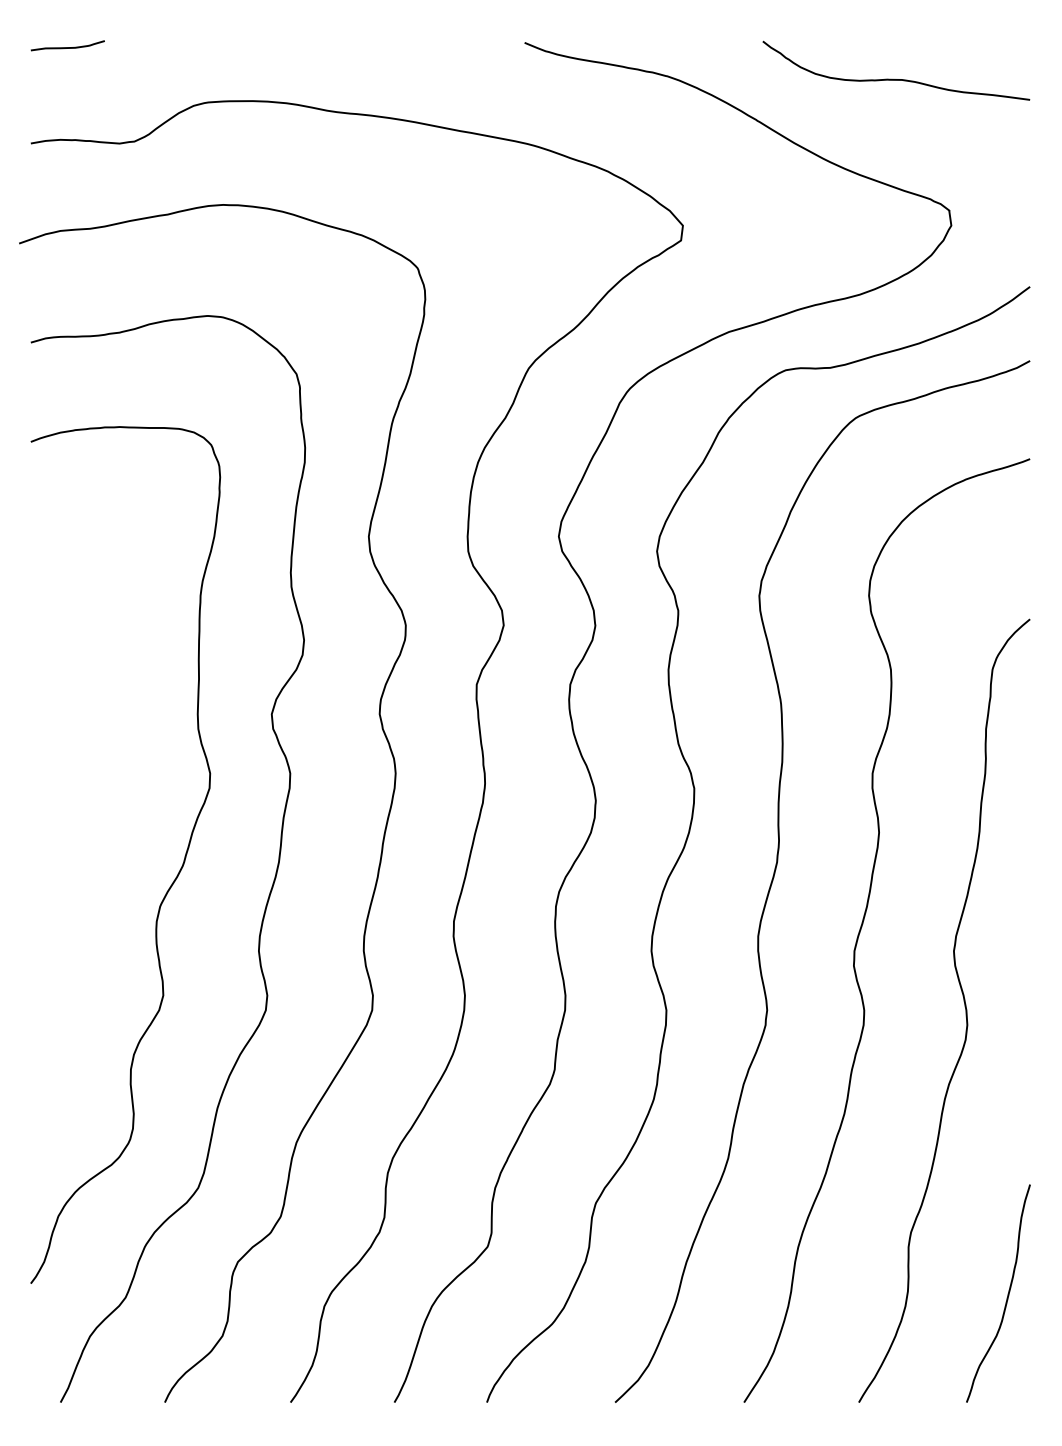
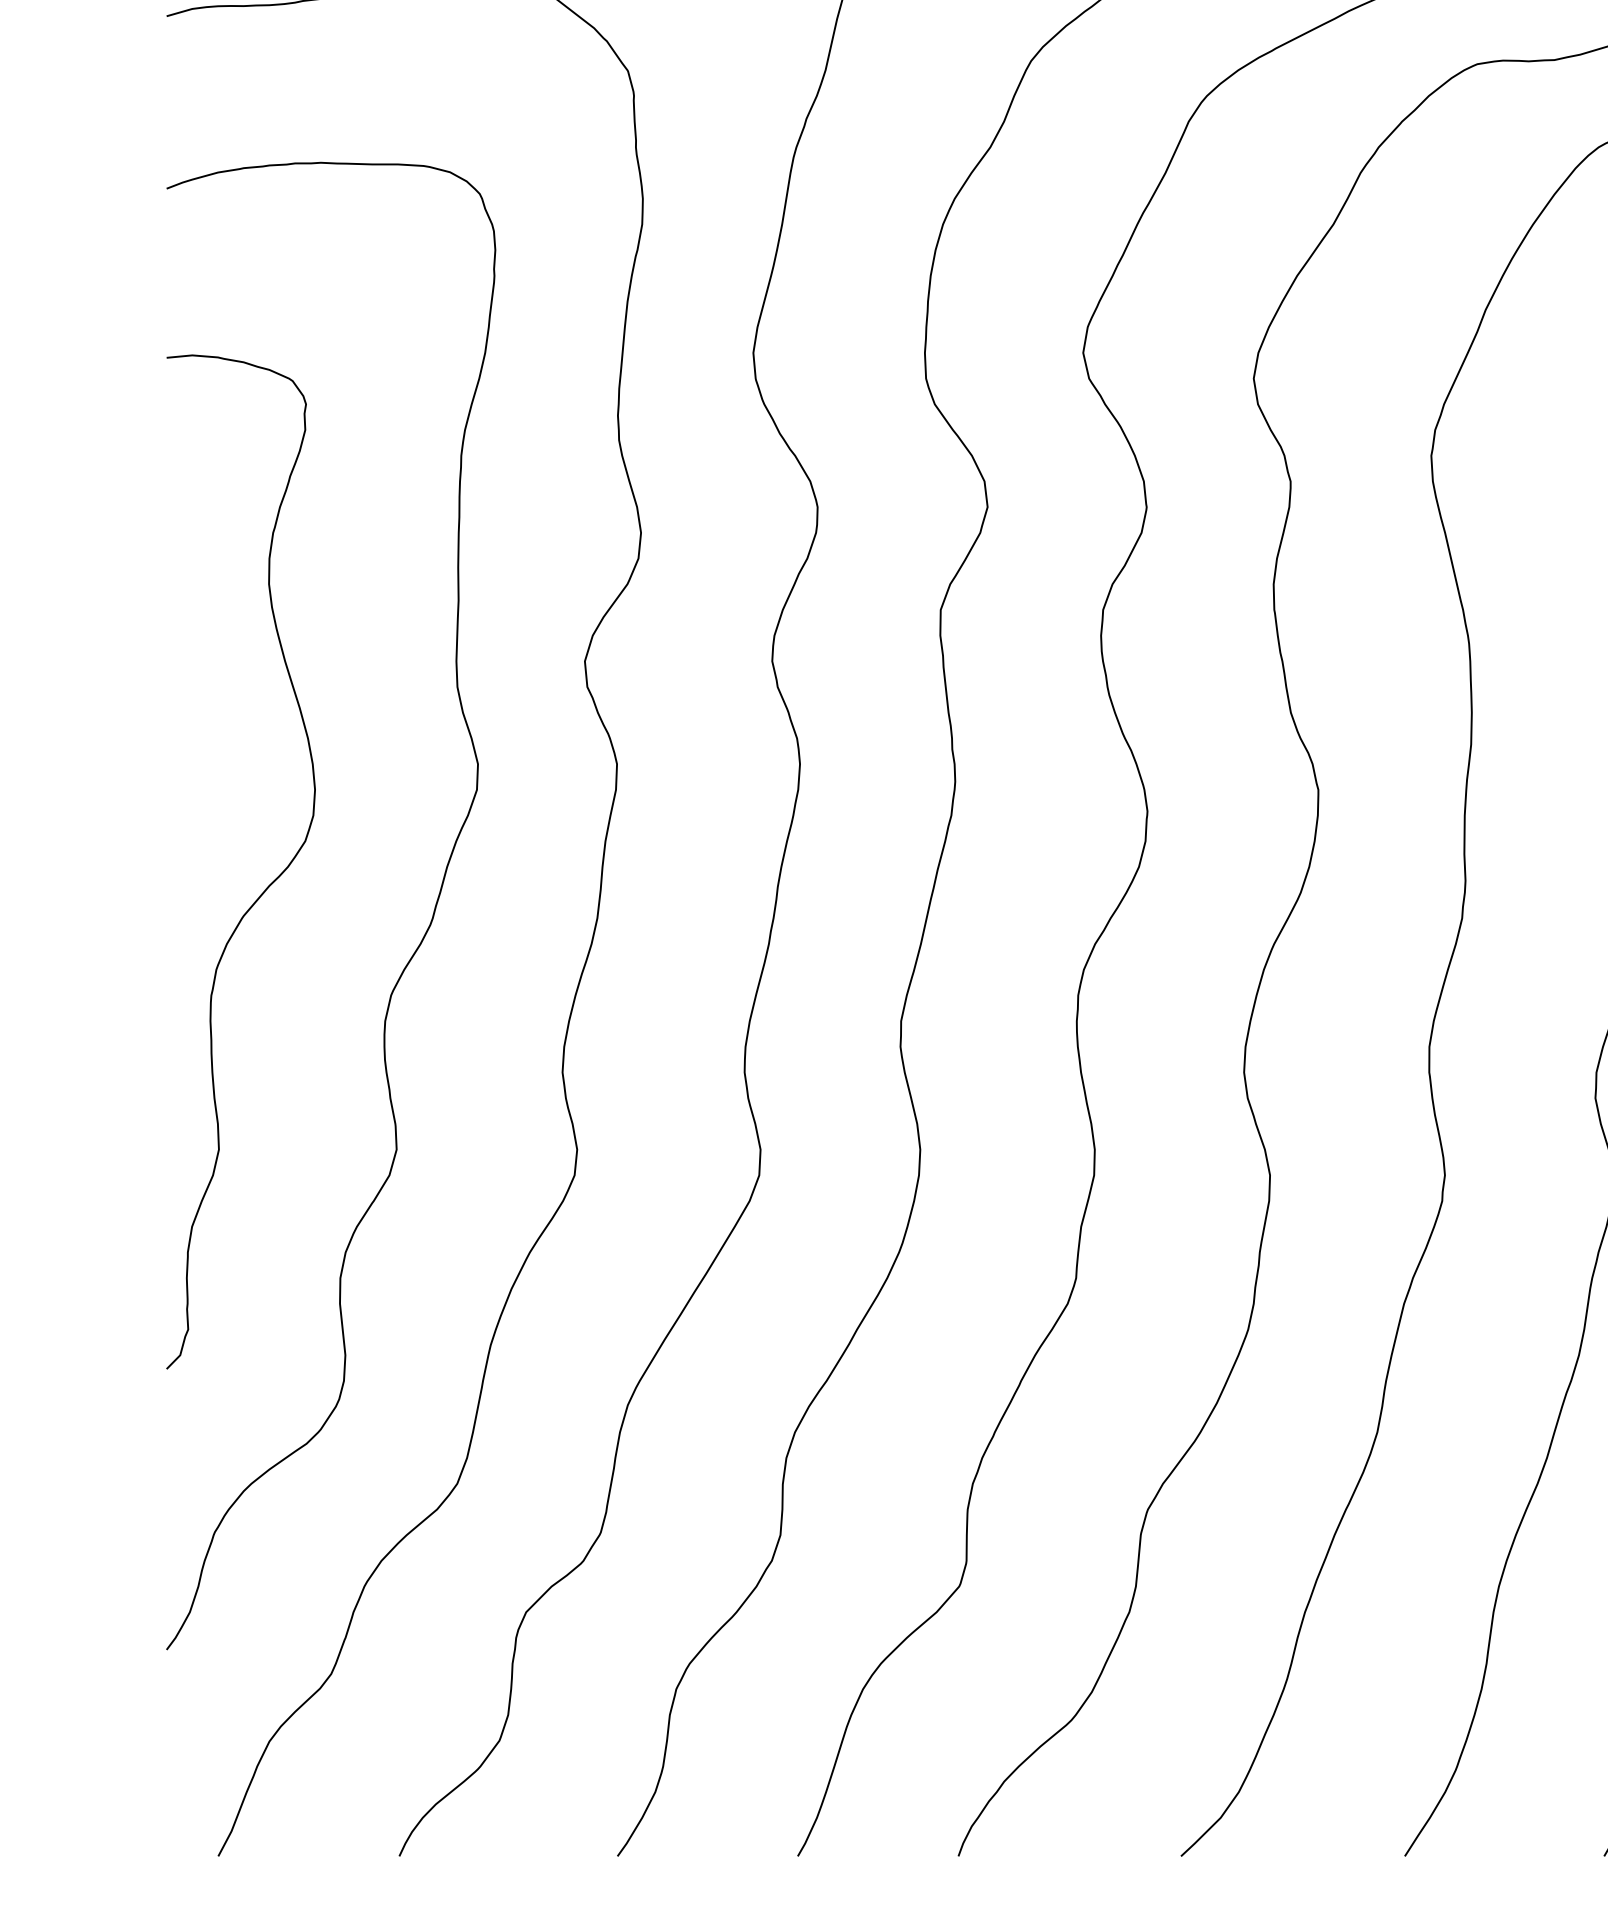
curve: (88, 843) -> (266, 885), added

